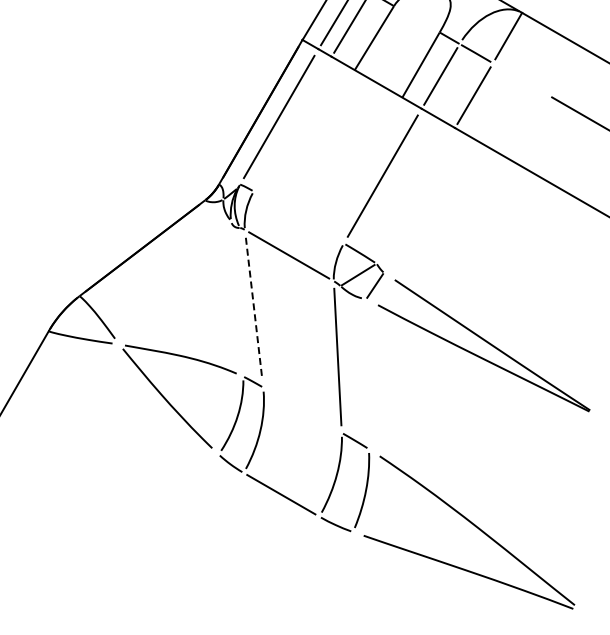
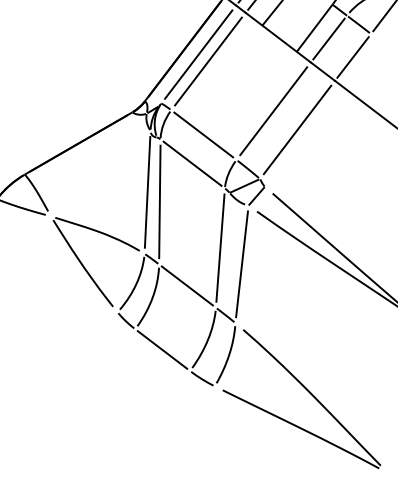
line: (292, 123) -> (208, 61), added
line: (415, 195) -> (297, 129), added
line: (298, 216) -> (203, 134), added
line: (236, 298) -> (147, 192), added
line: (254, 309) -> (160, 202), dashed -> solid
line: (367, 373) -> (241, 263), added
line: (301, 409) -> (186, 285), added

